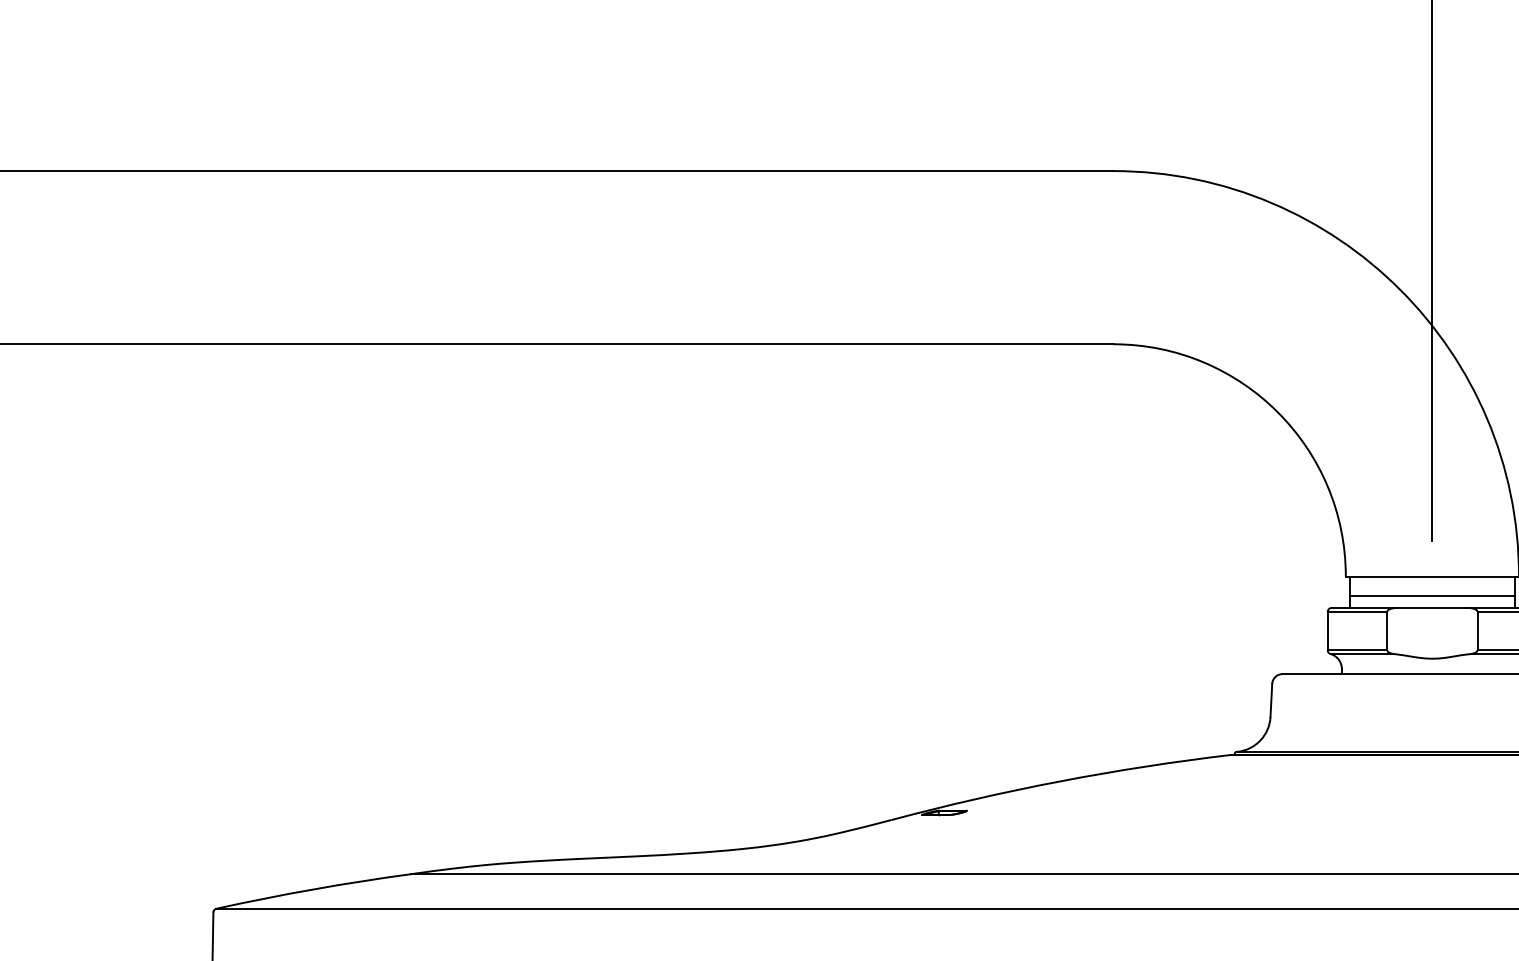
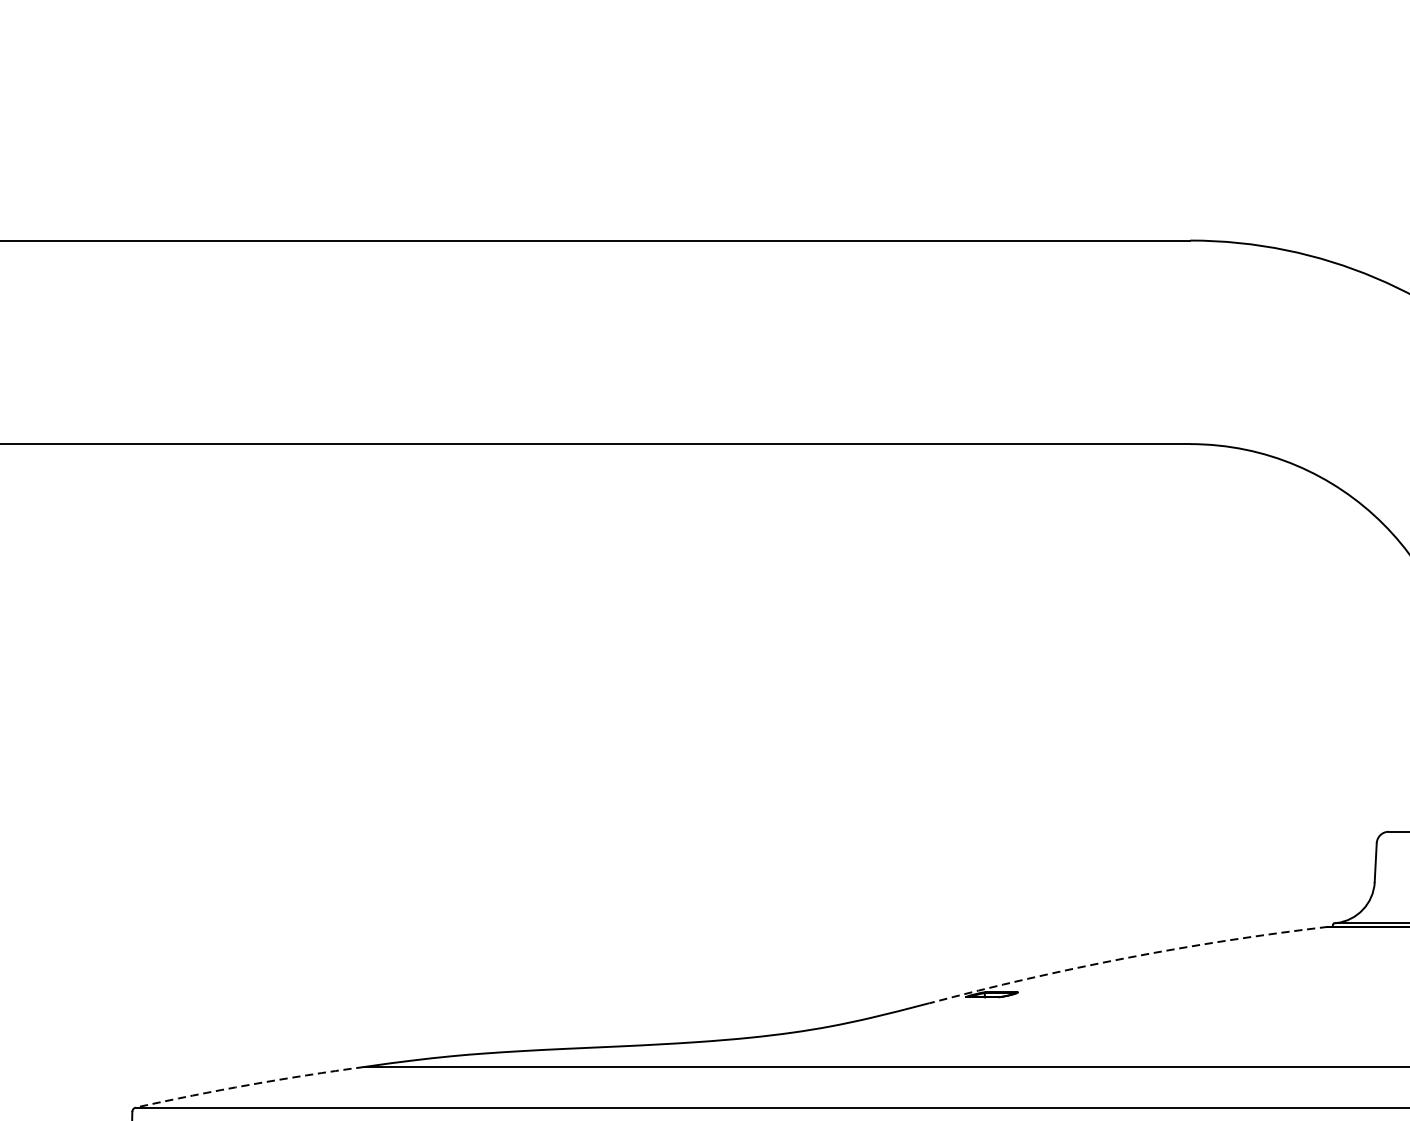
arc: (1060, 781) -> (1127, 957), solid -> dashed
arc: (313, 889) -> (249, 1084), solid -> dashed

